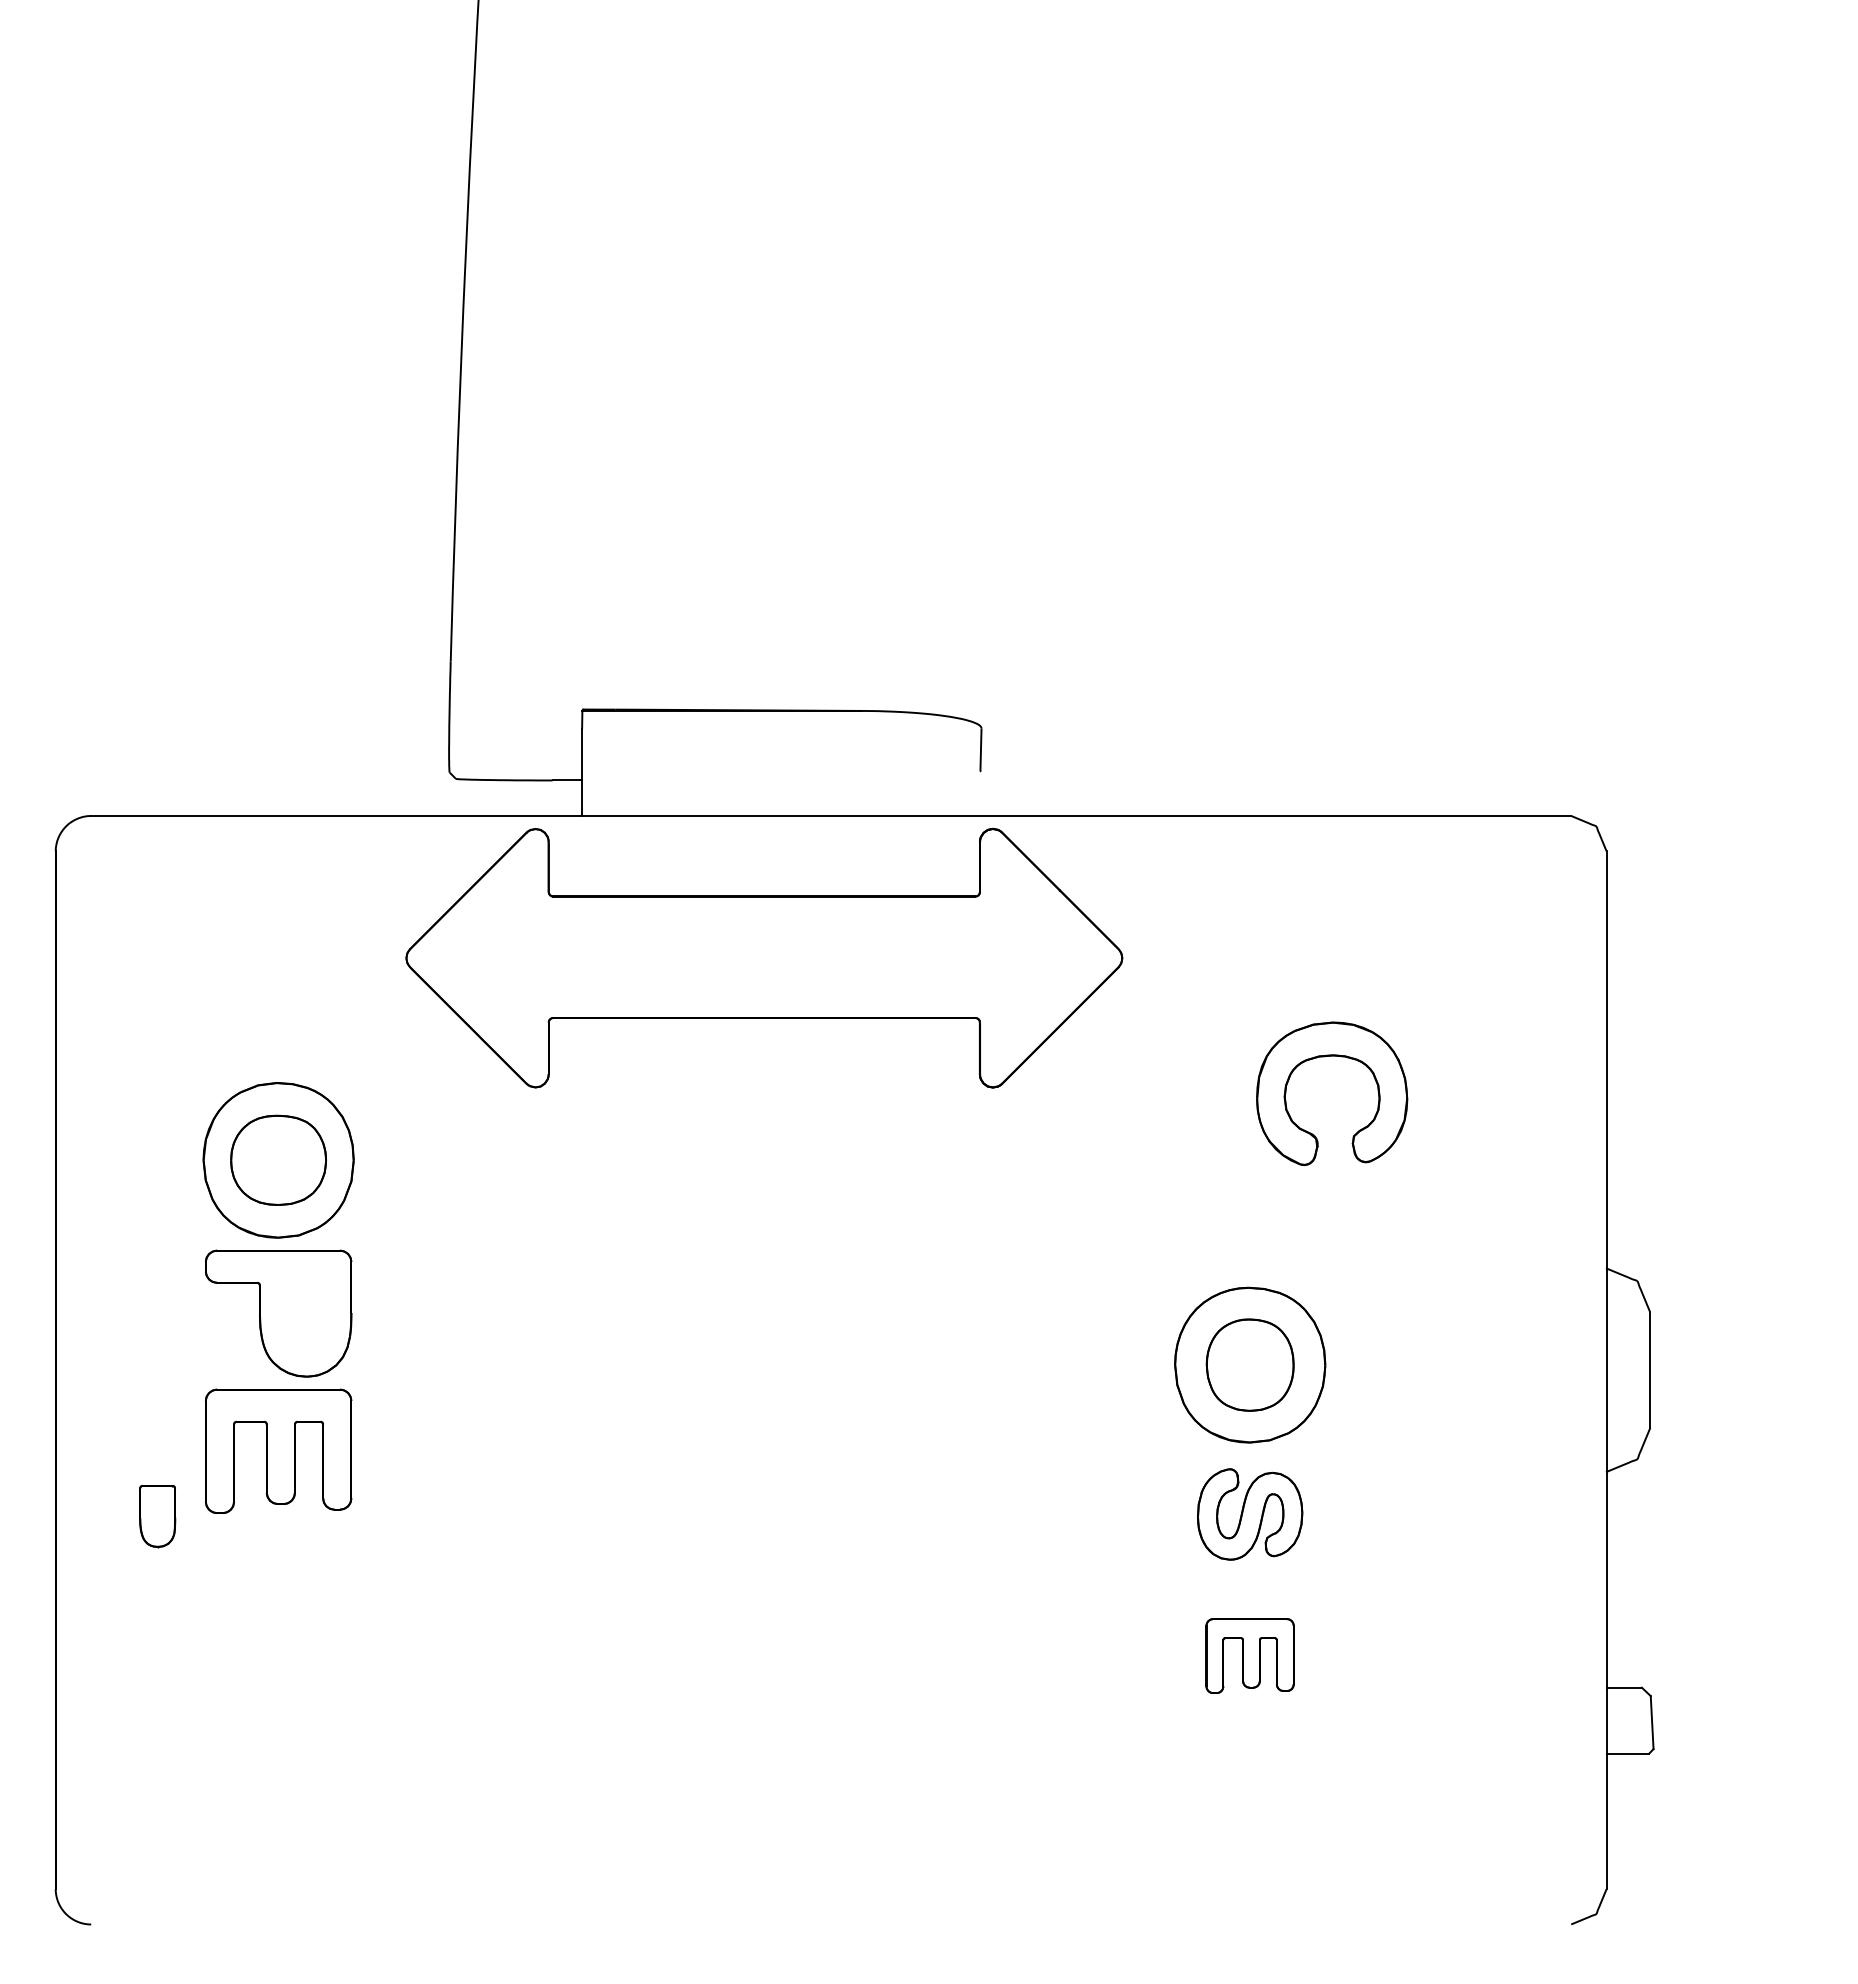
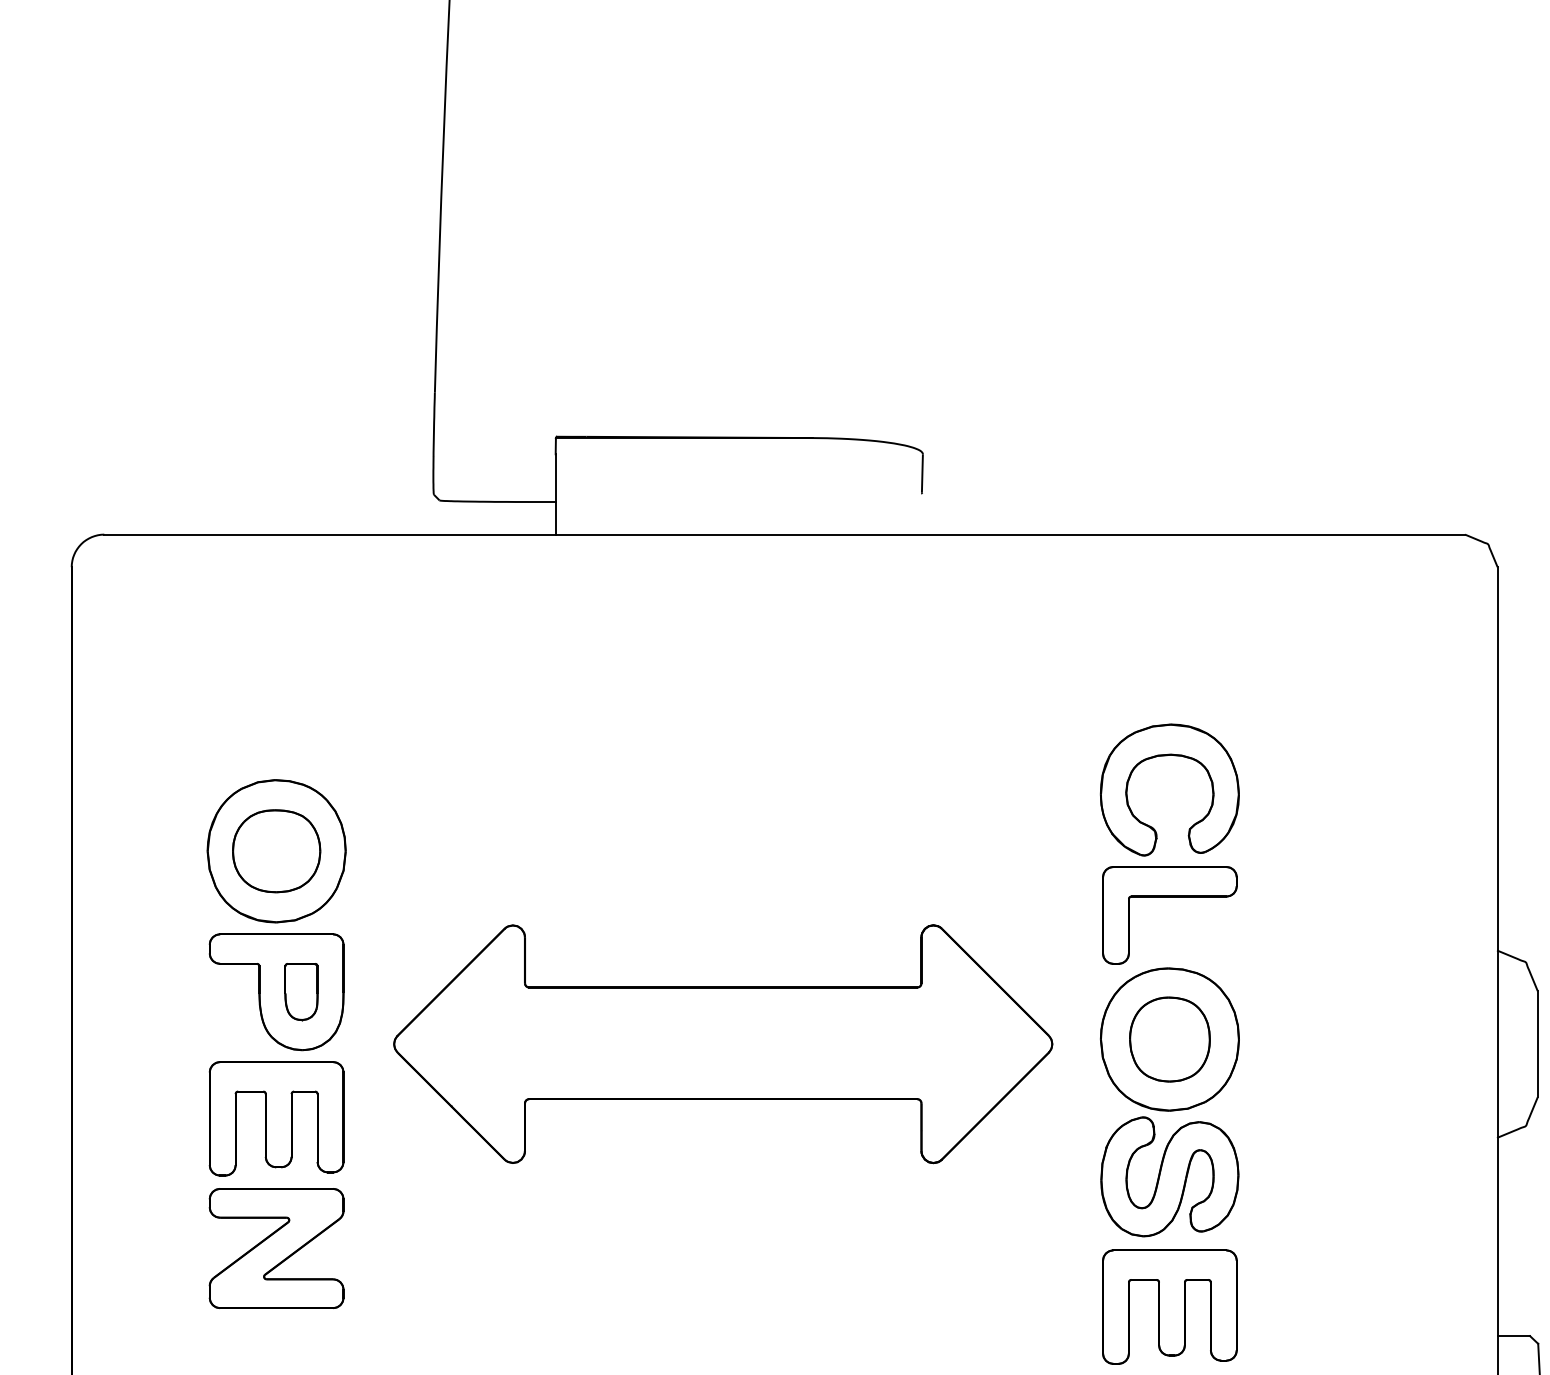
part: (764, 957) -> (723, 1043), moved
part: (1324, 1057) -> (1162, 756), moved
part: (1249, 1210) -> (1169, 897), added
part: (1249, 1514) -> (1169, 1176), size x1.43
part: (157, 1516) -> (301, 992), moved
part: (278, 1592) -> (276, 1248), added
part: (1249, 1655) -> (1169, 1306), size x1.67

